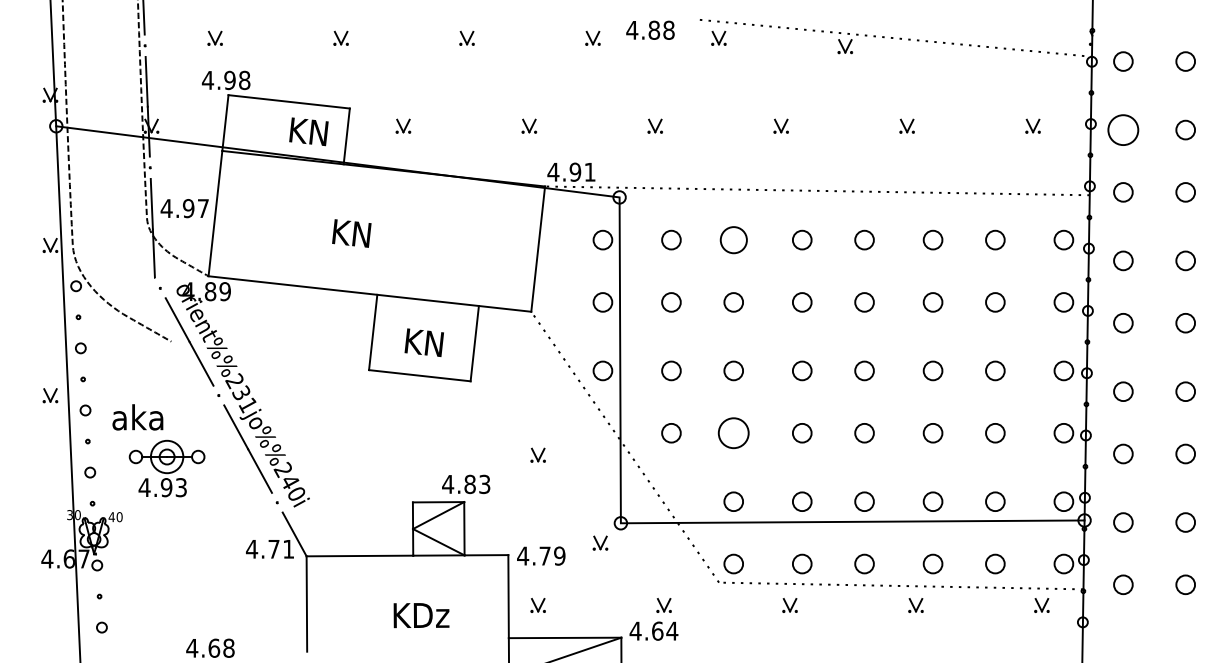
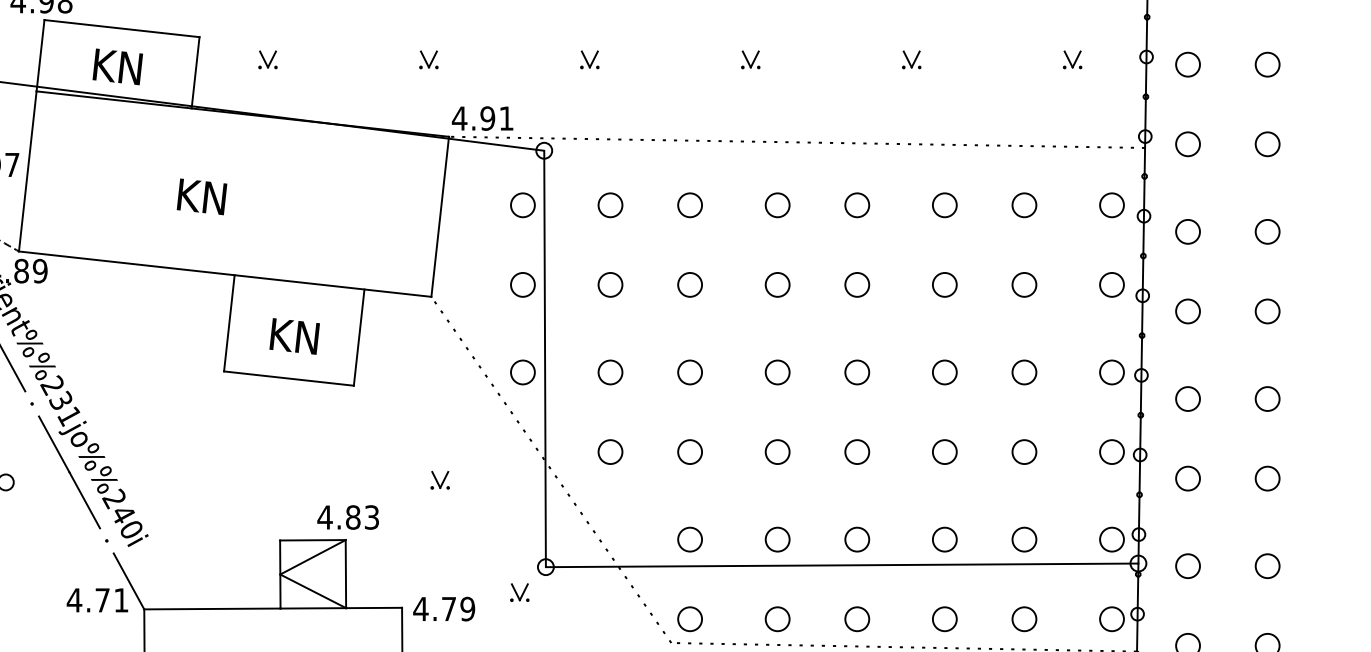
circle: (1123, 129) -> (1188, 63), size x0.62
text: (308, 131) -> (117, 66), moved
circle: (733, 239) -> (689, 204), size x0.71
circle: (733, 432) -> (689, 451), size x0.62

